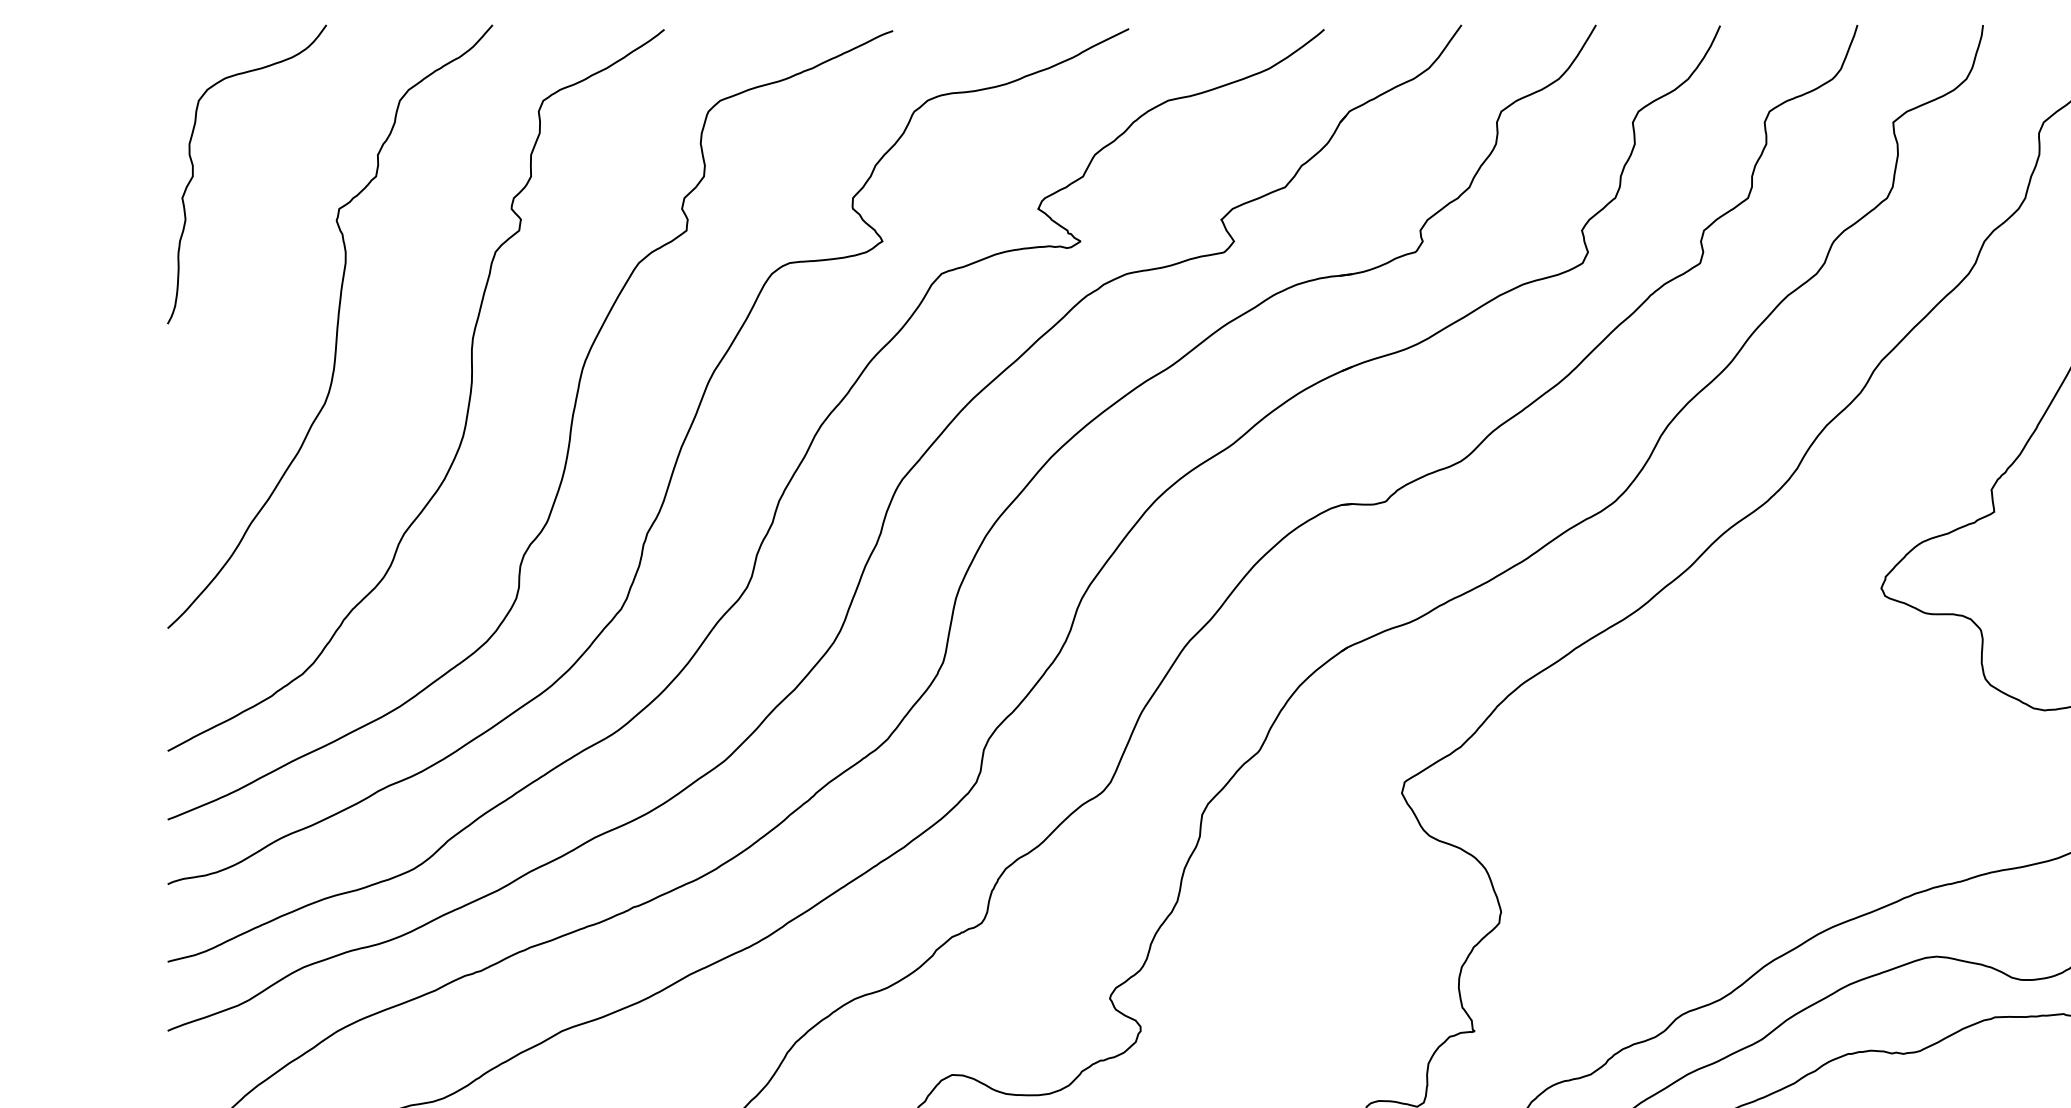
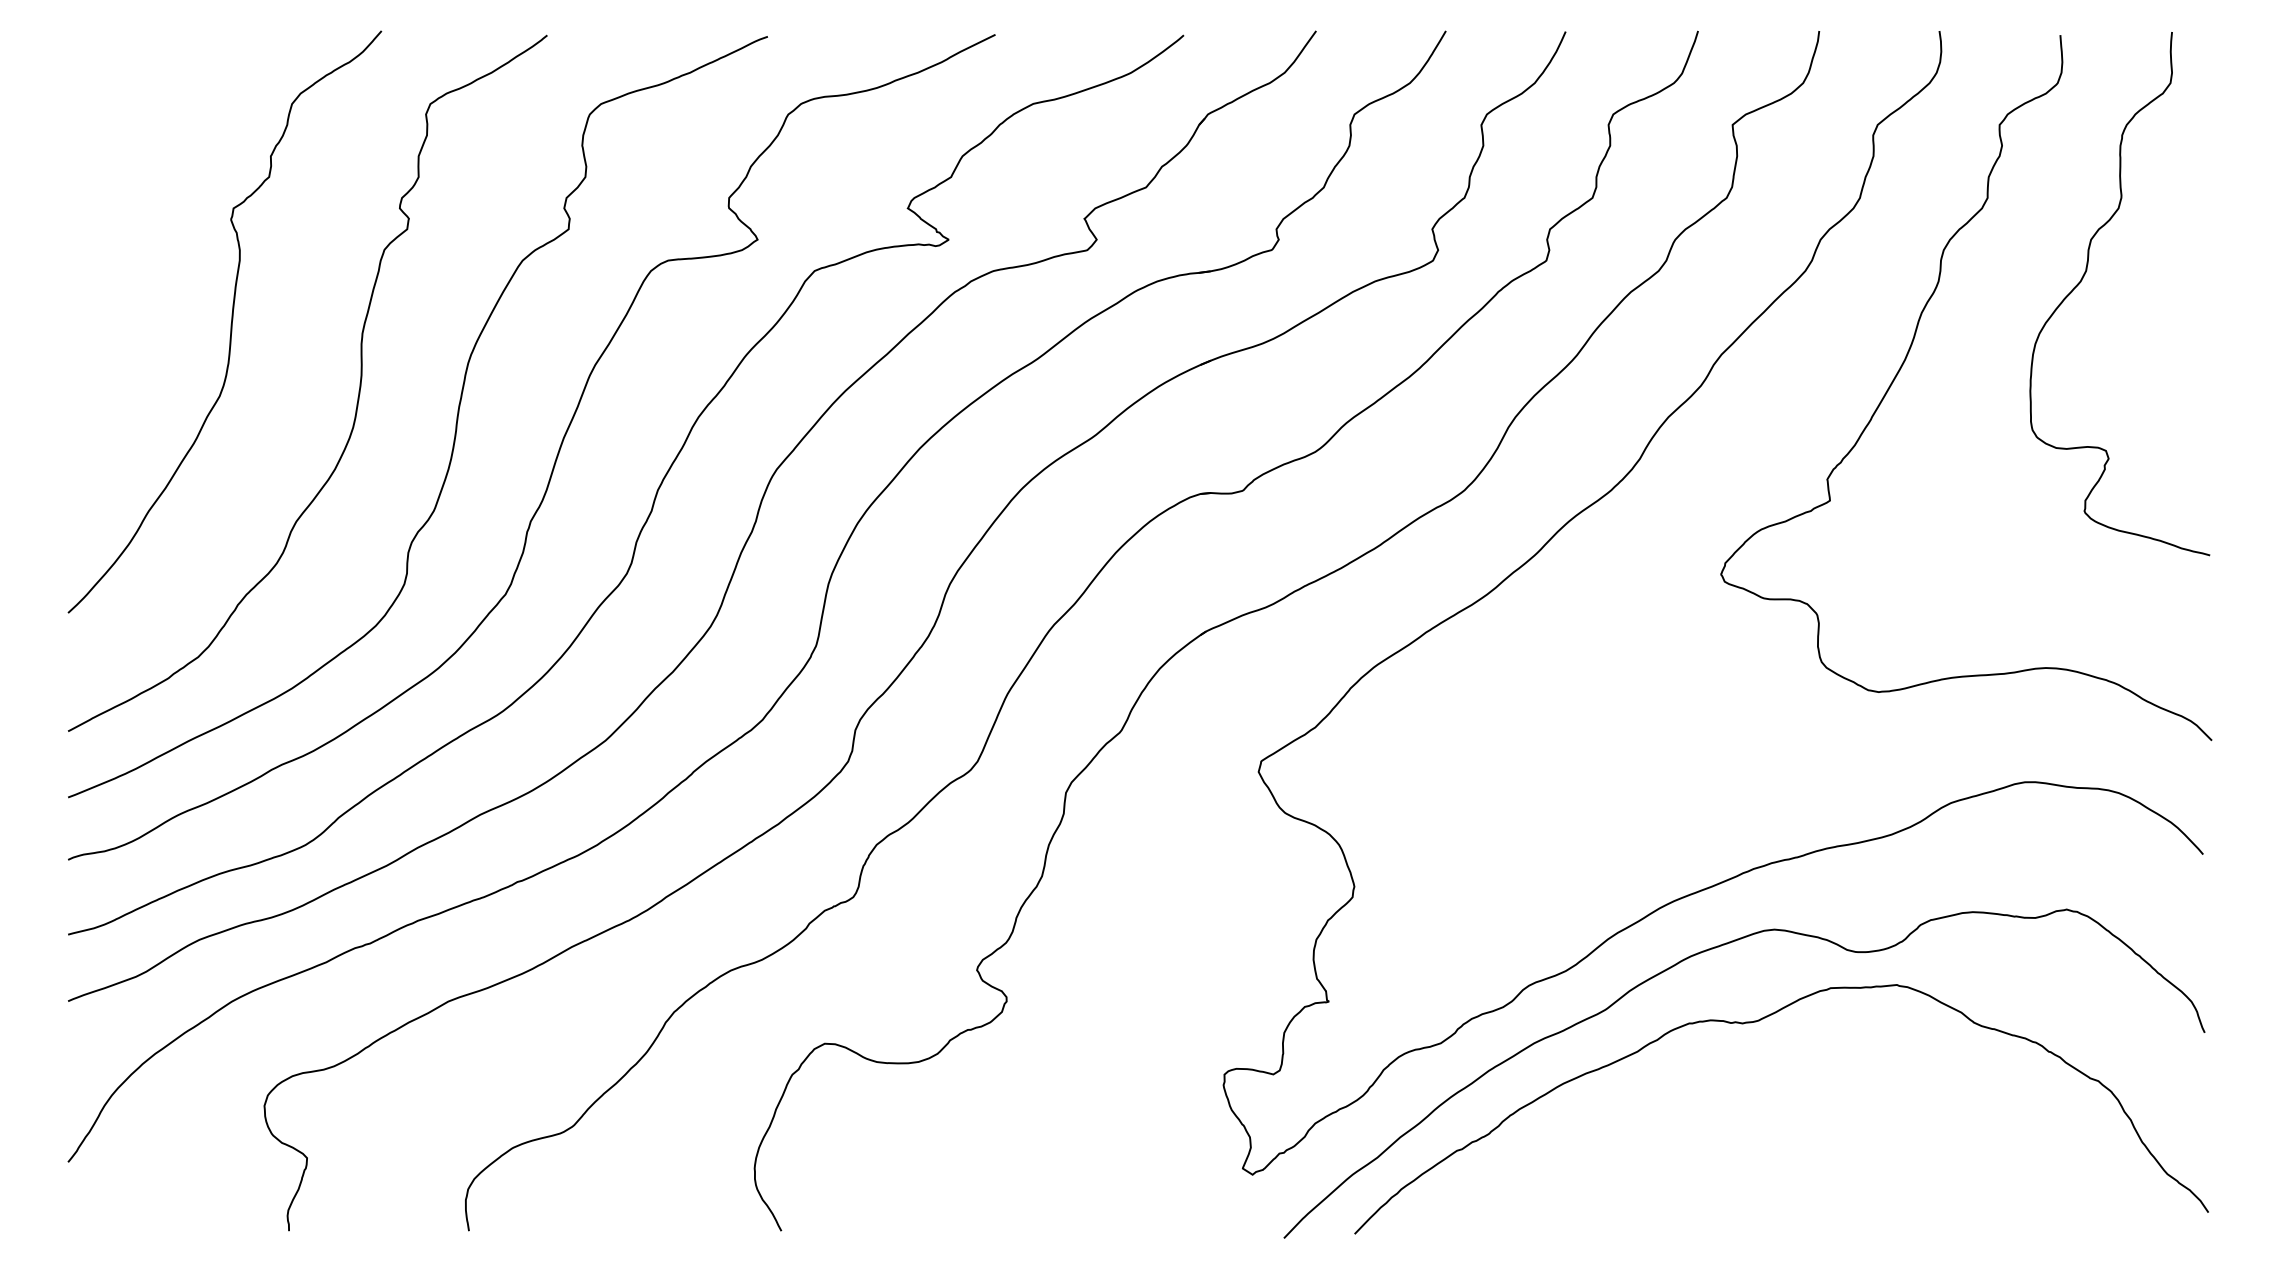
curve: (194, 173) -> (93, 174), removed

